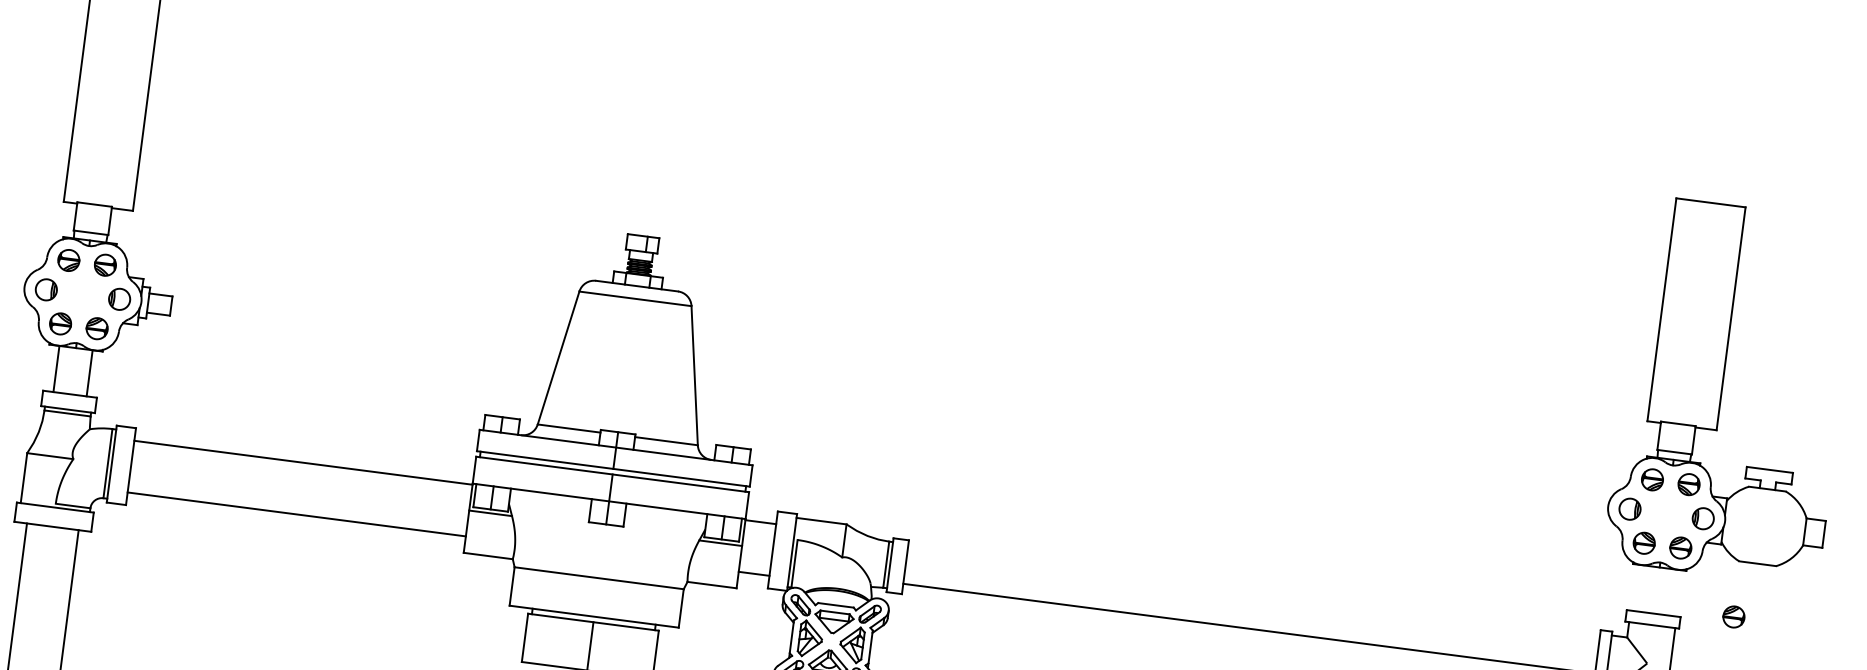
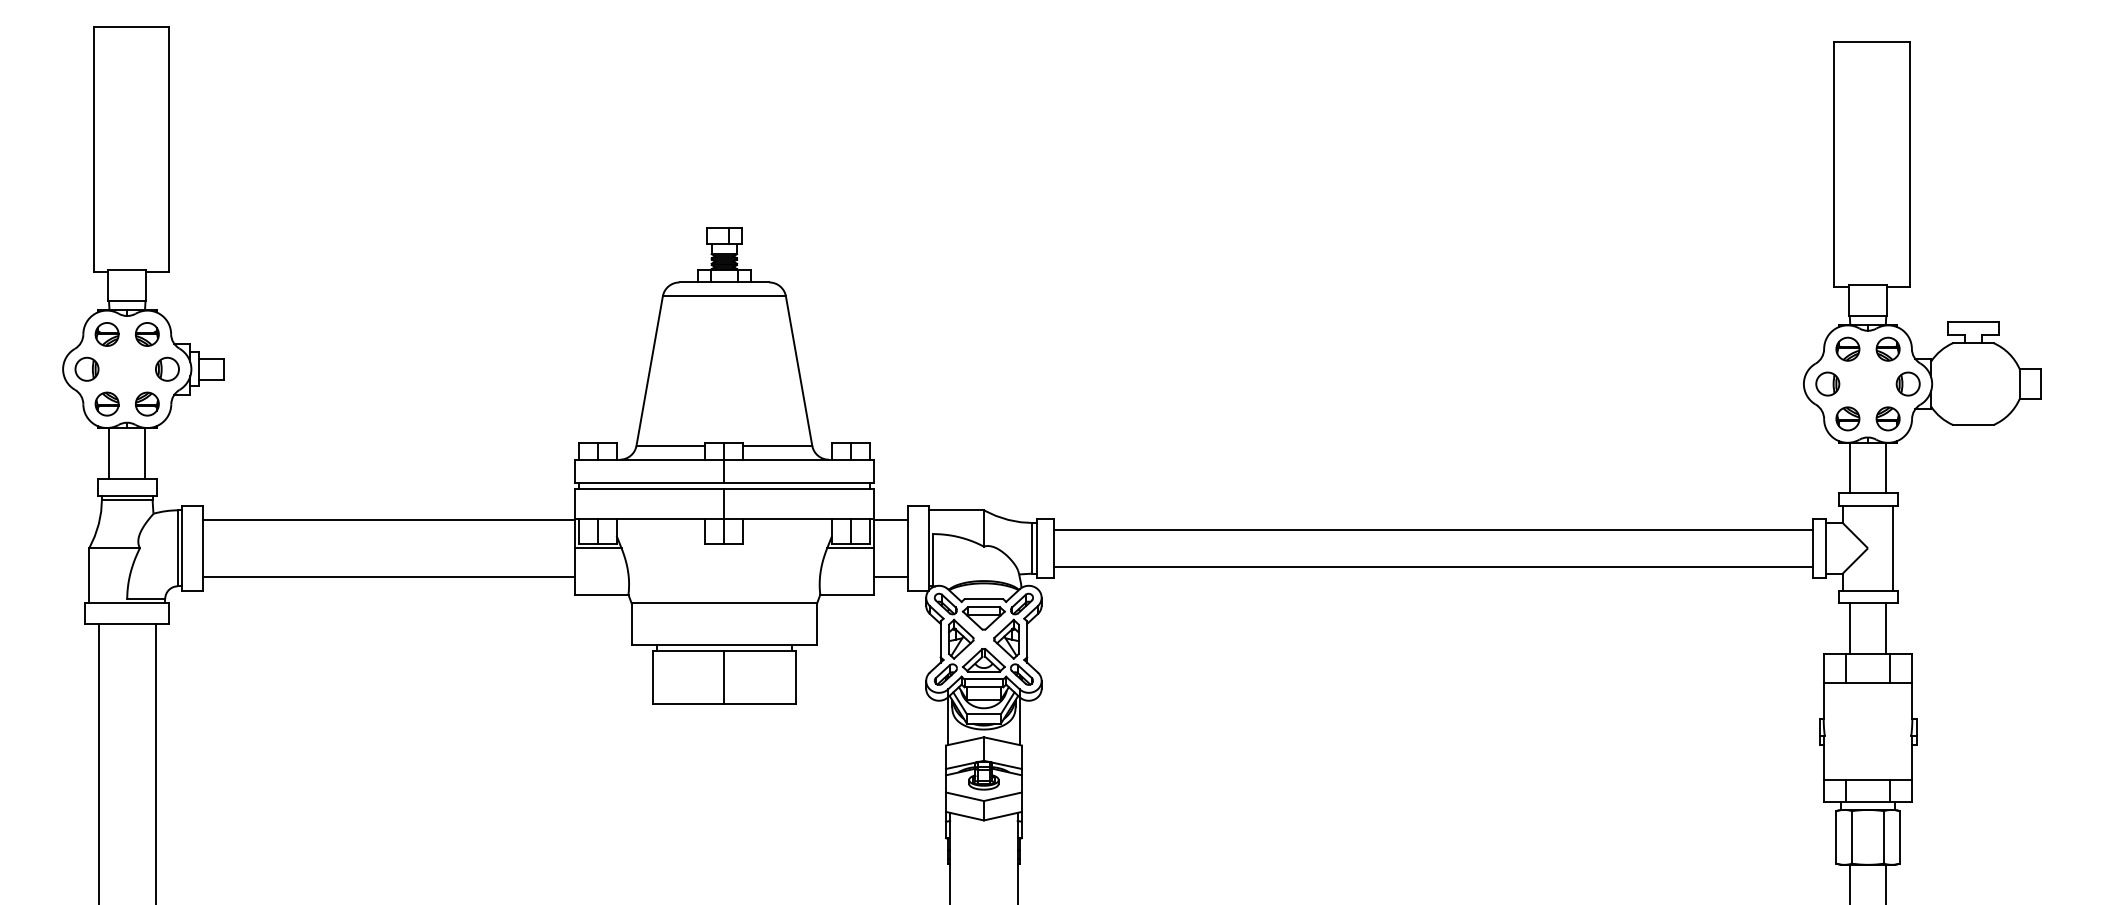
line: (1639, 587) -> (1849, 467), added
line: (1673, 592) -> (1886, 467), added
line: (1253, 595) -> (1433, 530), added
part: (1733, 616) -> (1954, 485), removed

